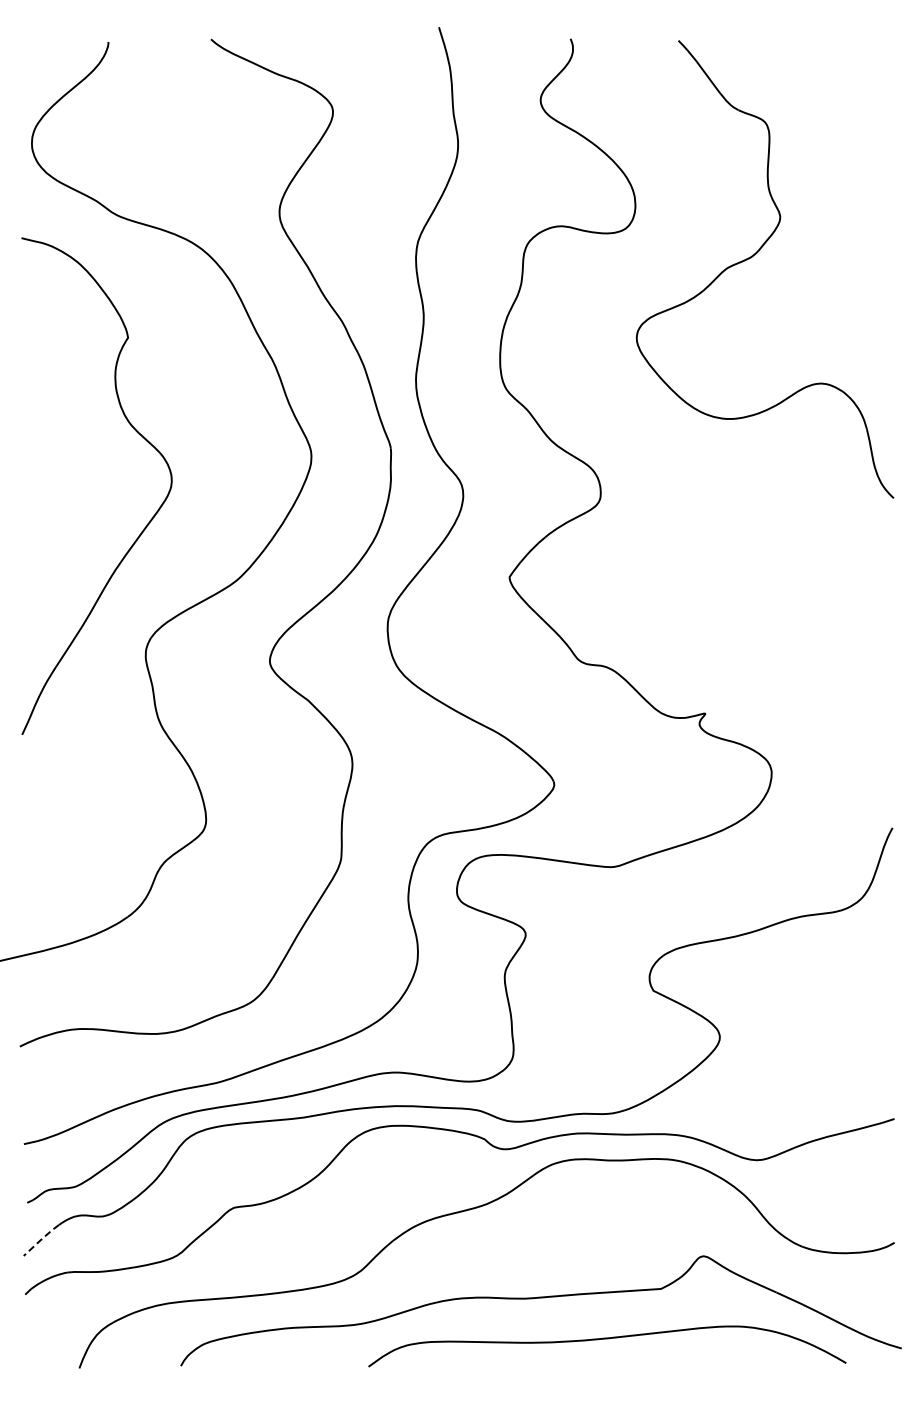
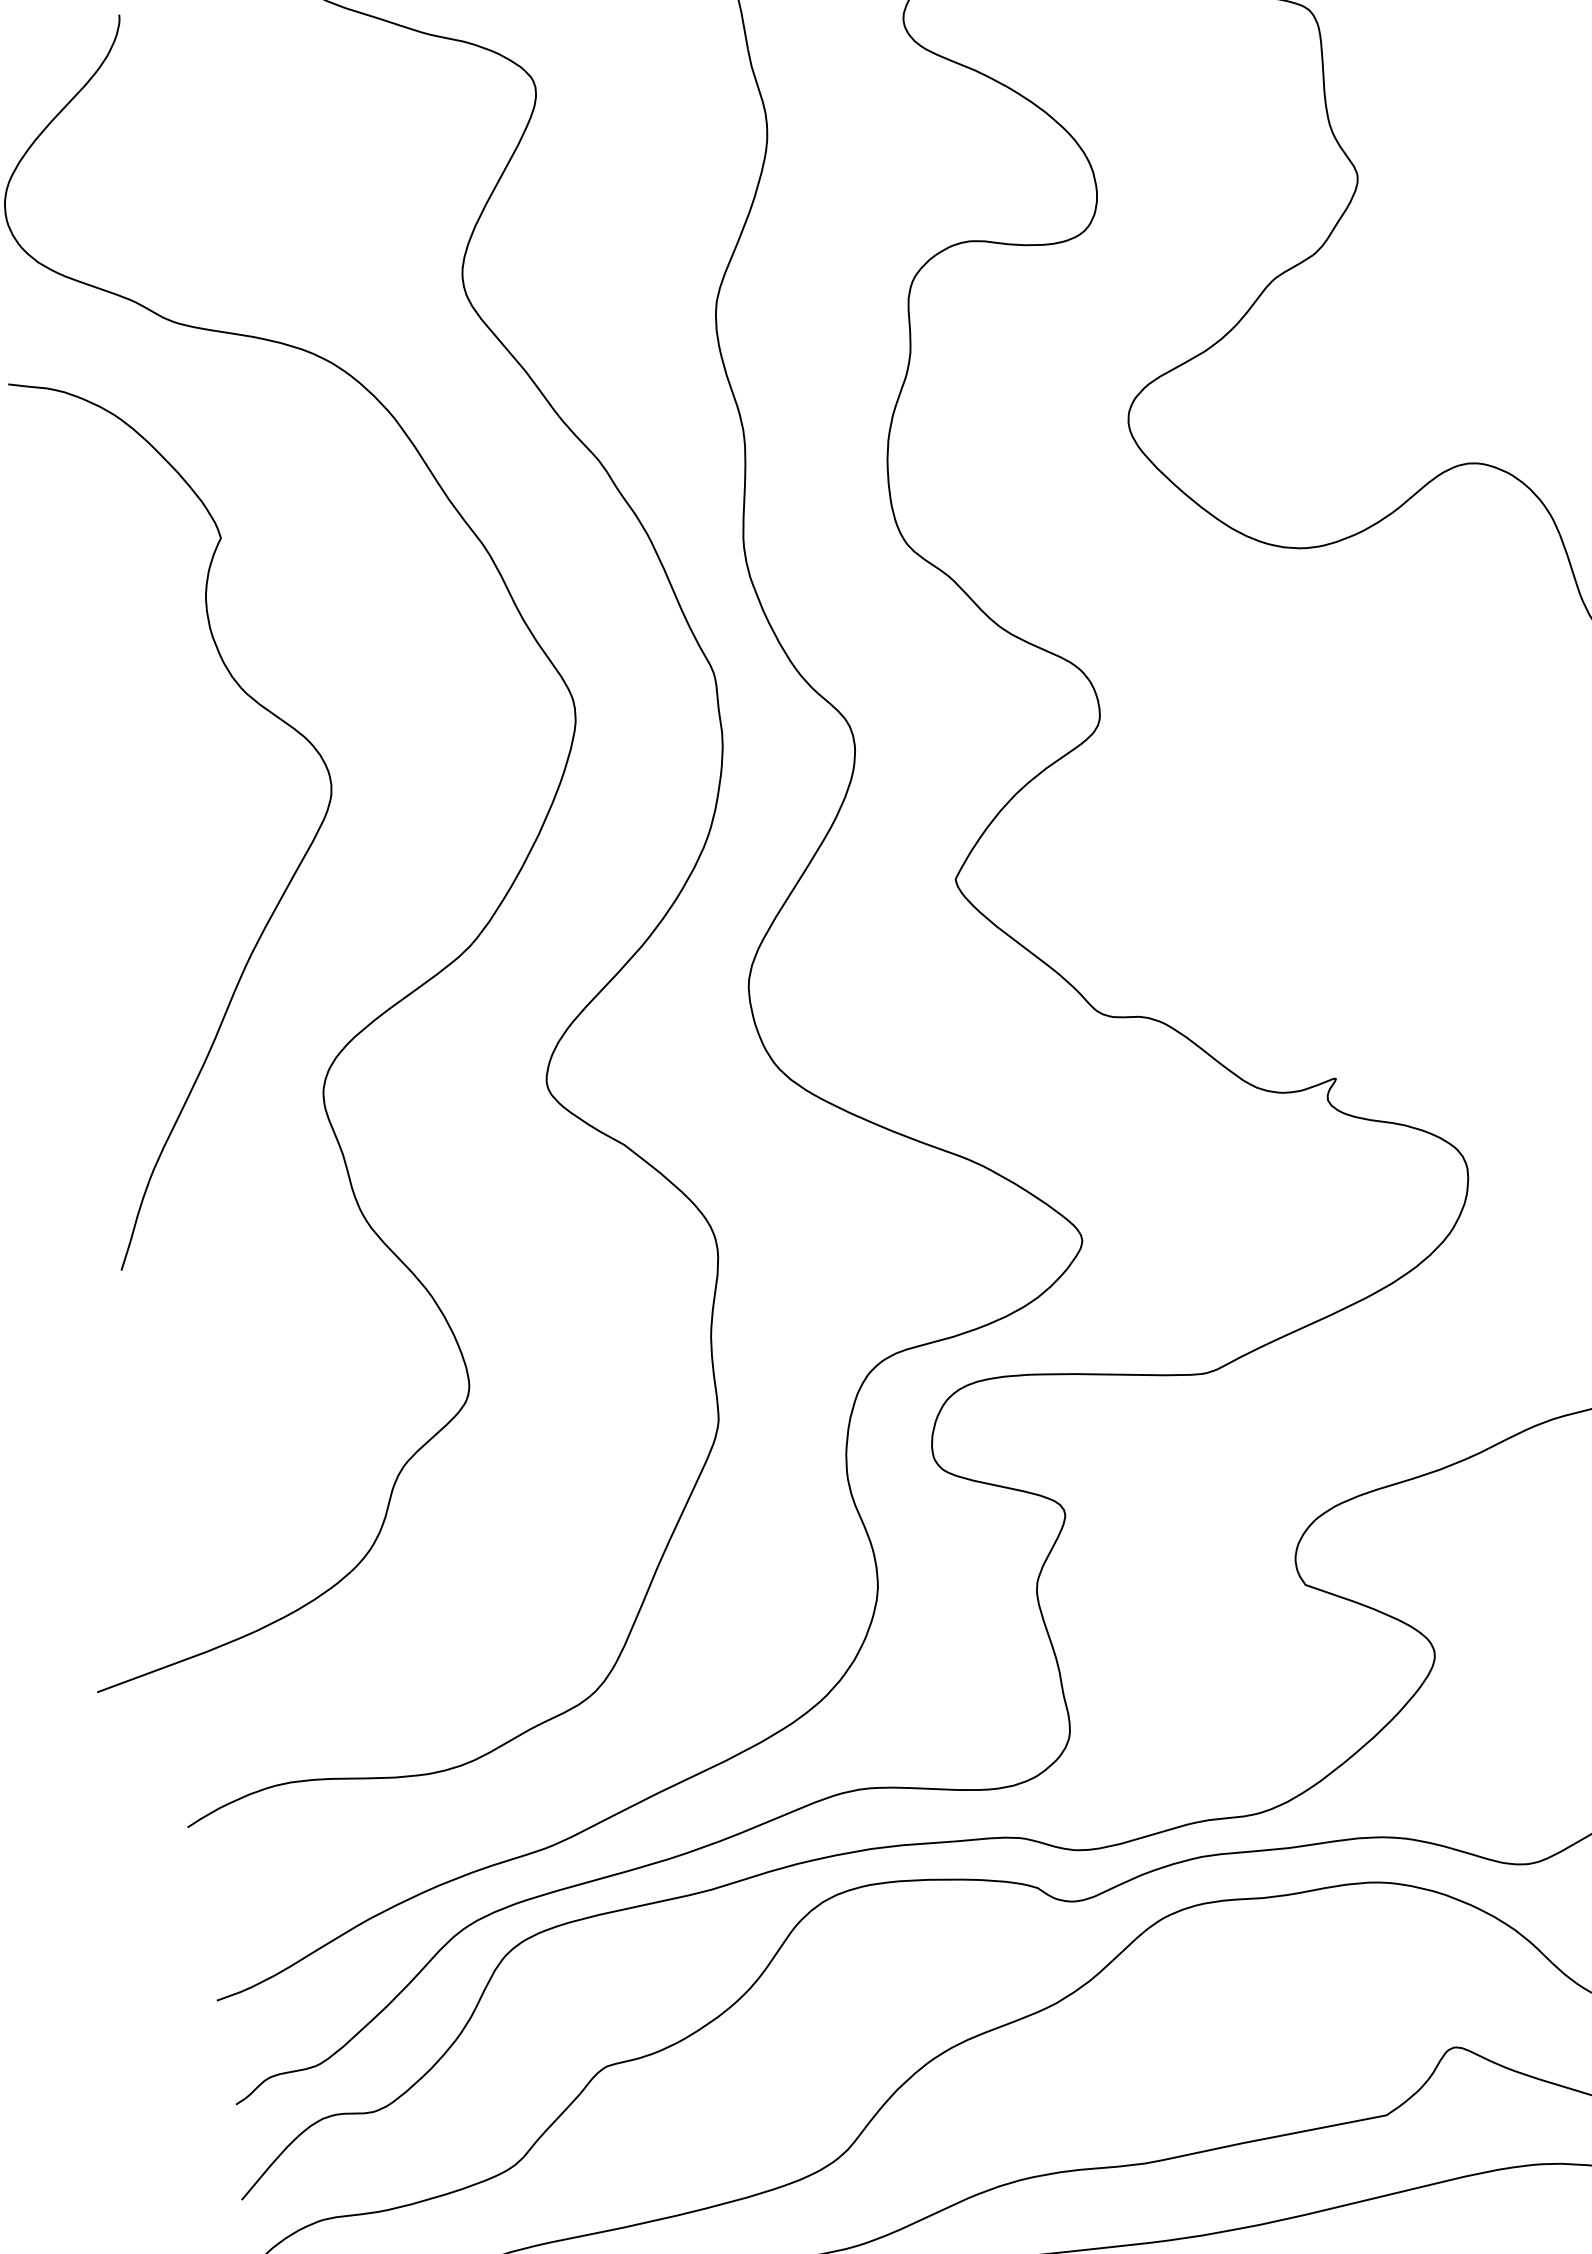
line: (42, 1238) -> (271, 2164), dashed -> solid

